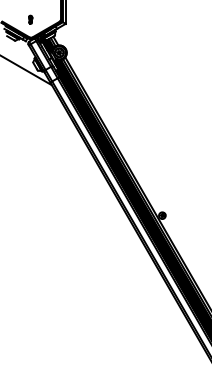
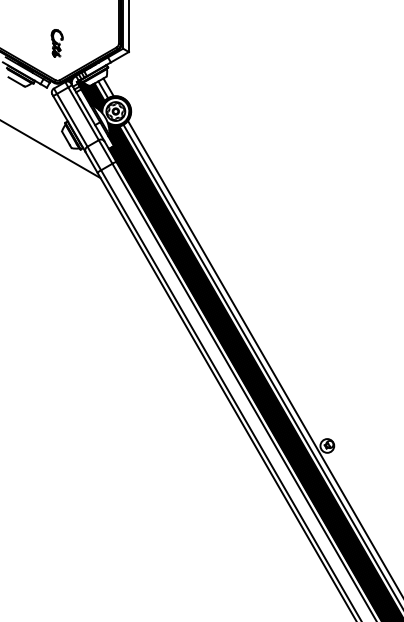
part: (30, 19) -> (56, 43), size x1.67

